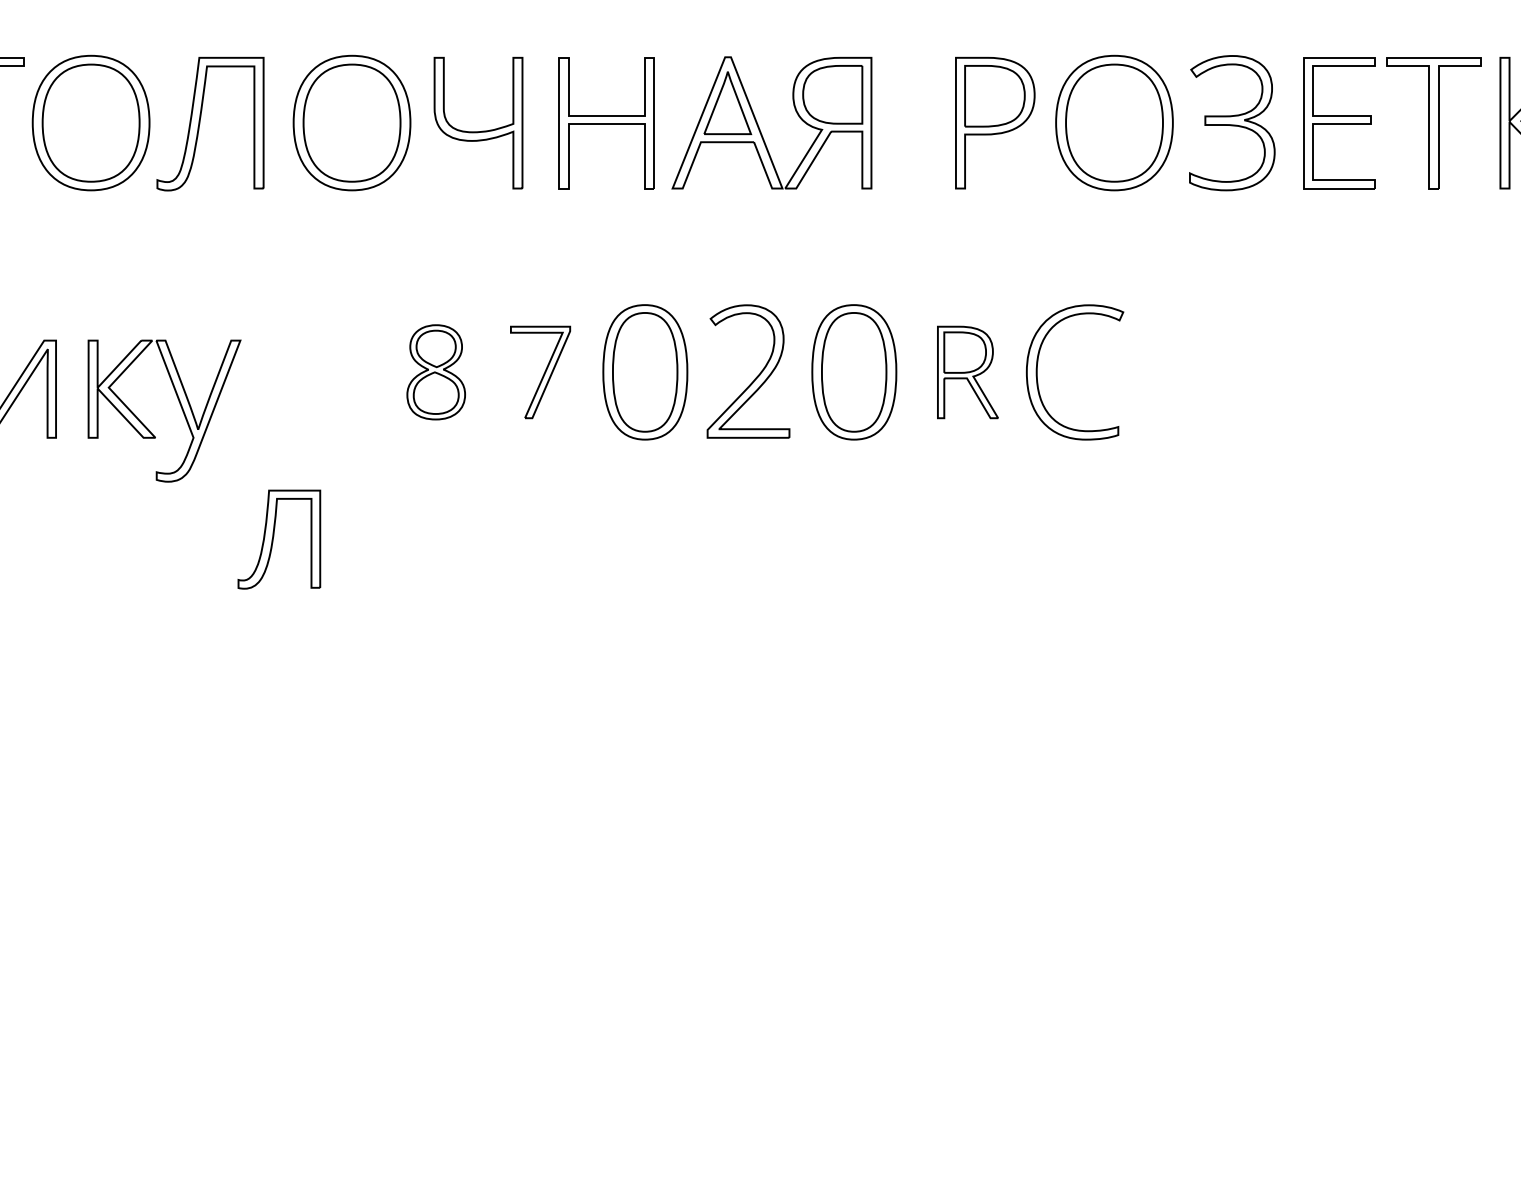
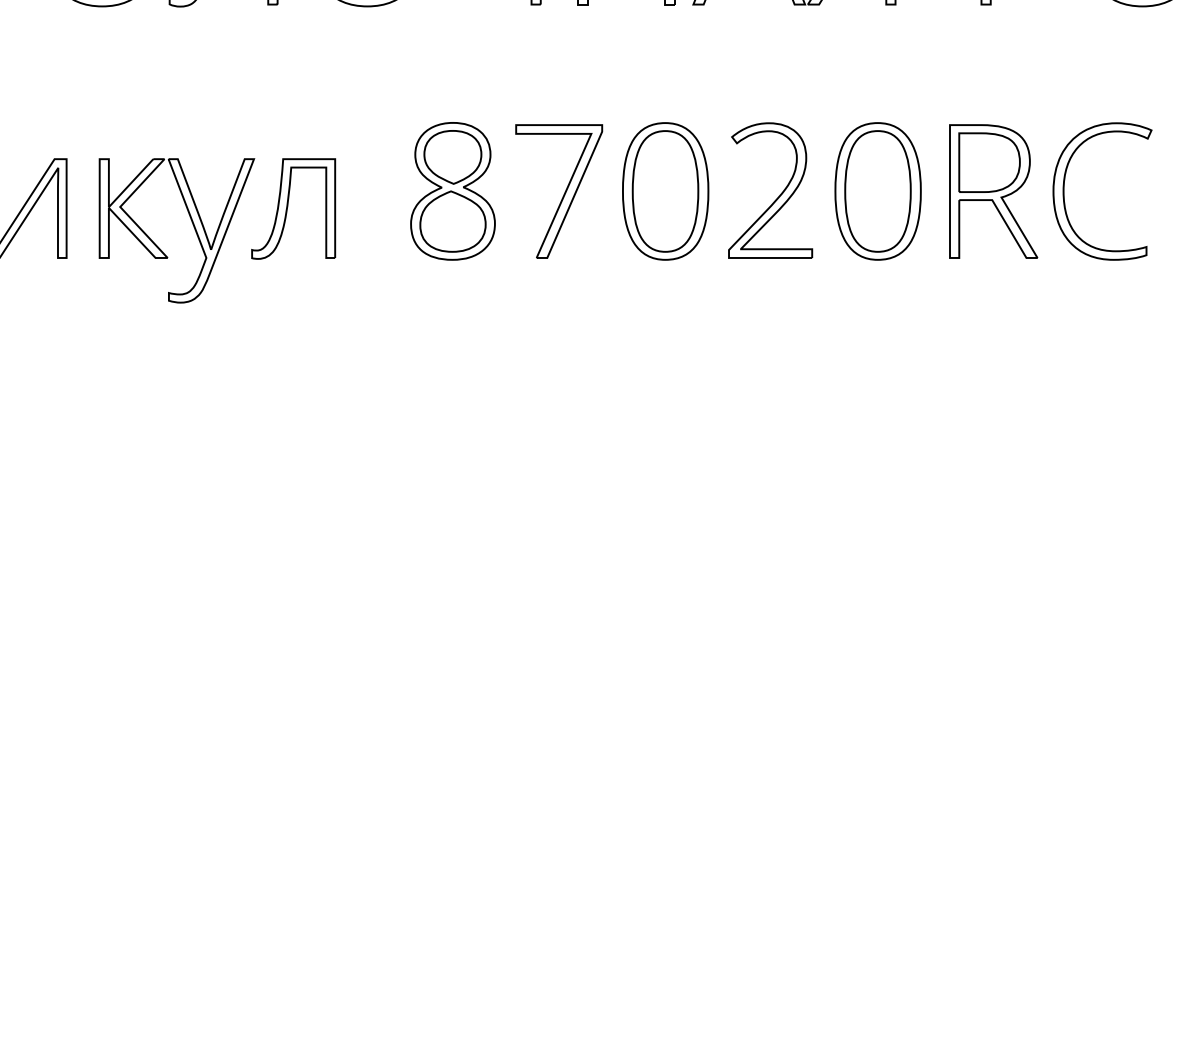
part: (436, 372) -> (453, 191), size x1.43
part: (540, 372) -> (559, 191), size x1.43
part: (967, 372) -> (993, 191), size x1.43
part: (279, 539) -> (293, 208), moved

